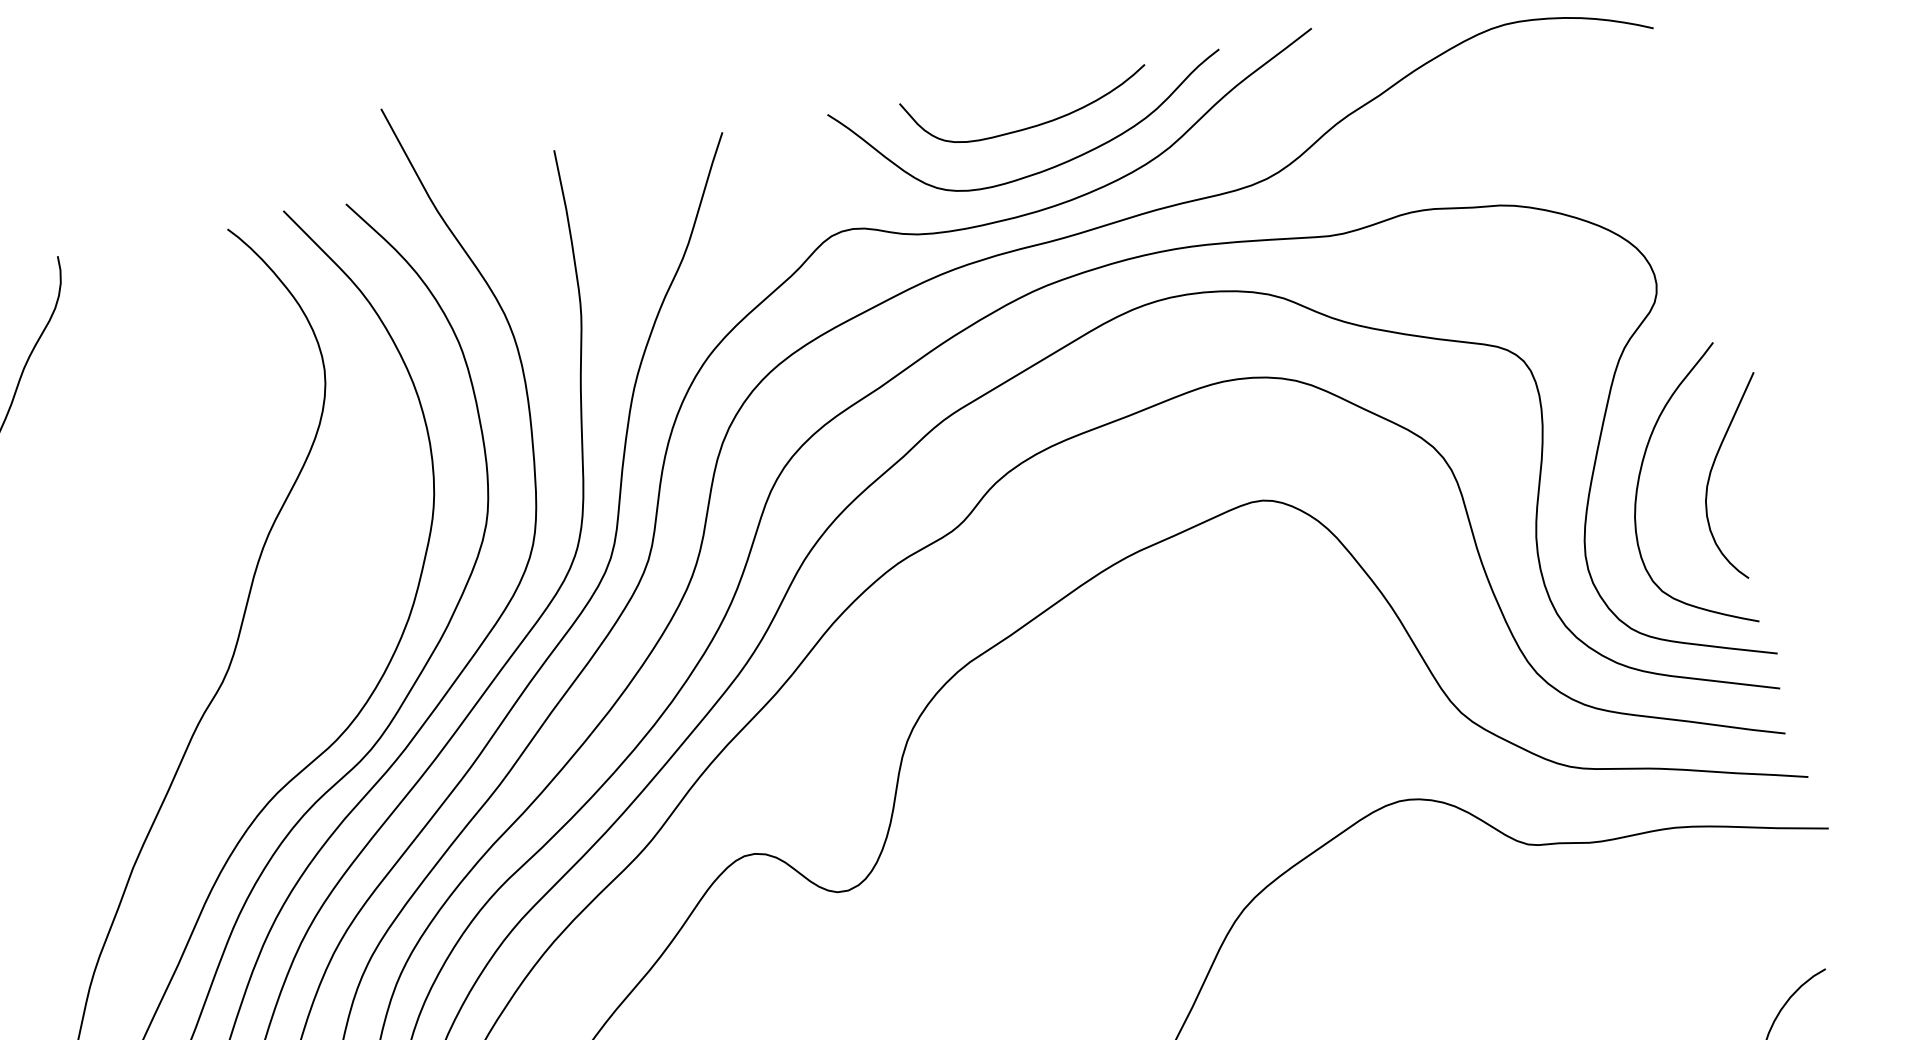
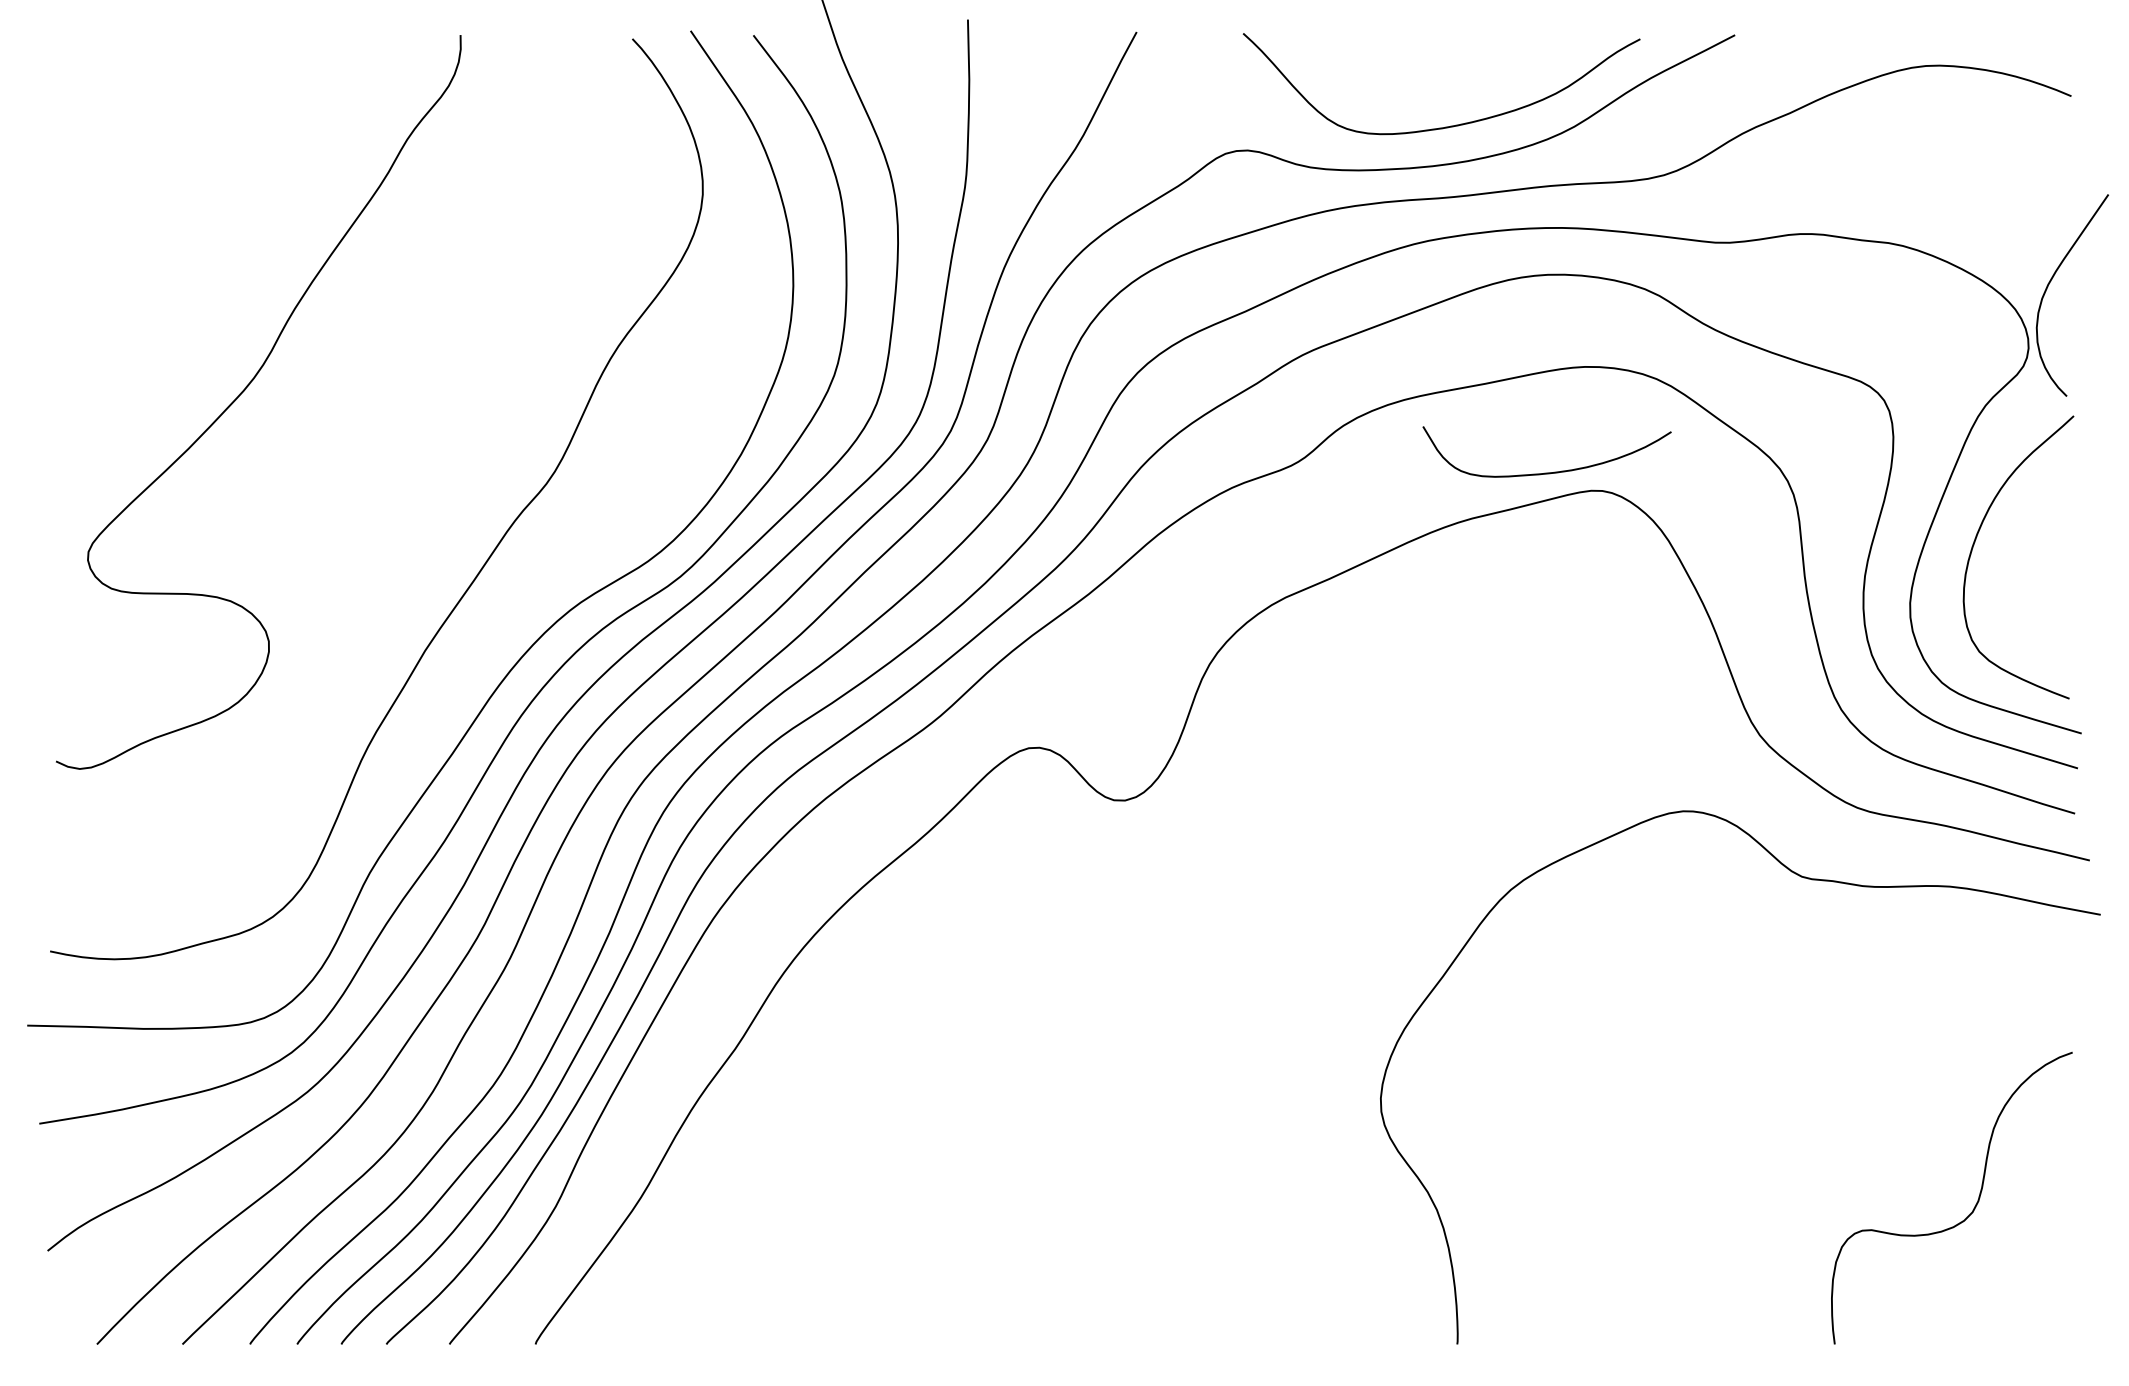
curve: (1029, 126) -> (1546, 472), moved
curve: (1712, 470) -> (2050, 283), moved

